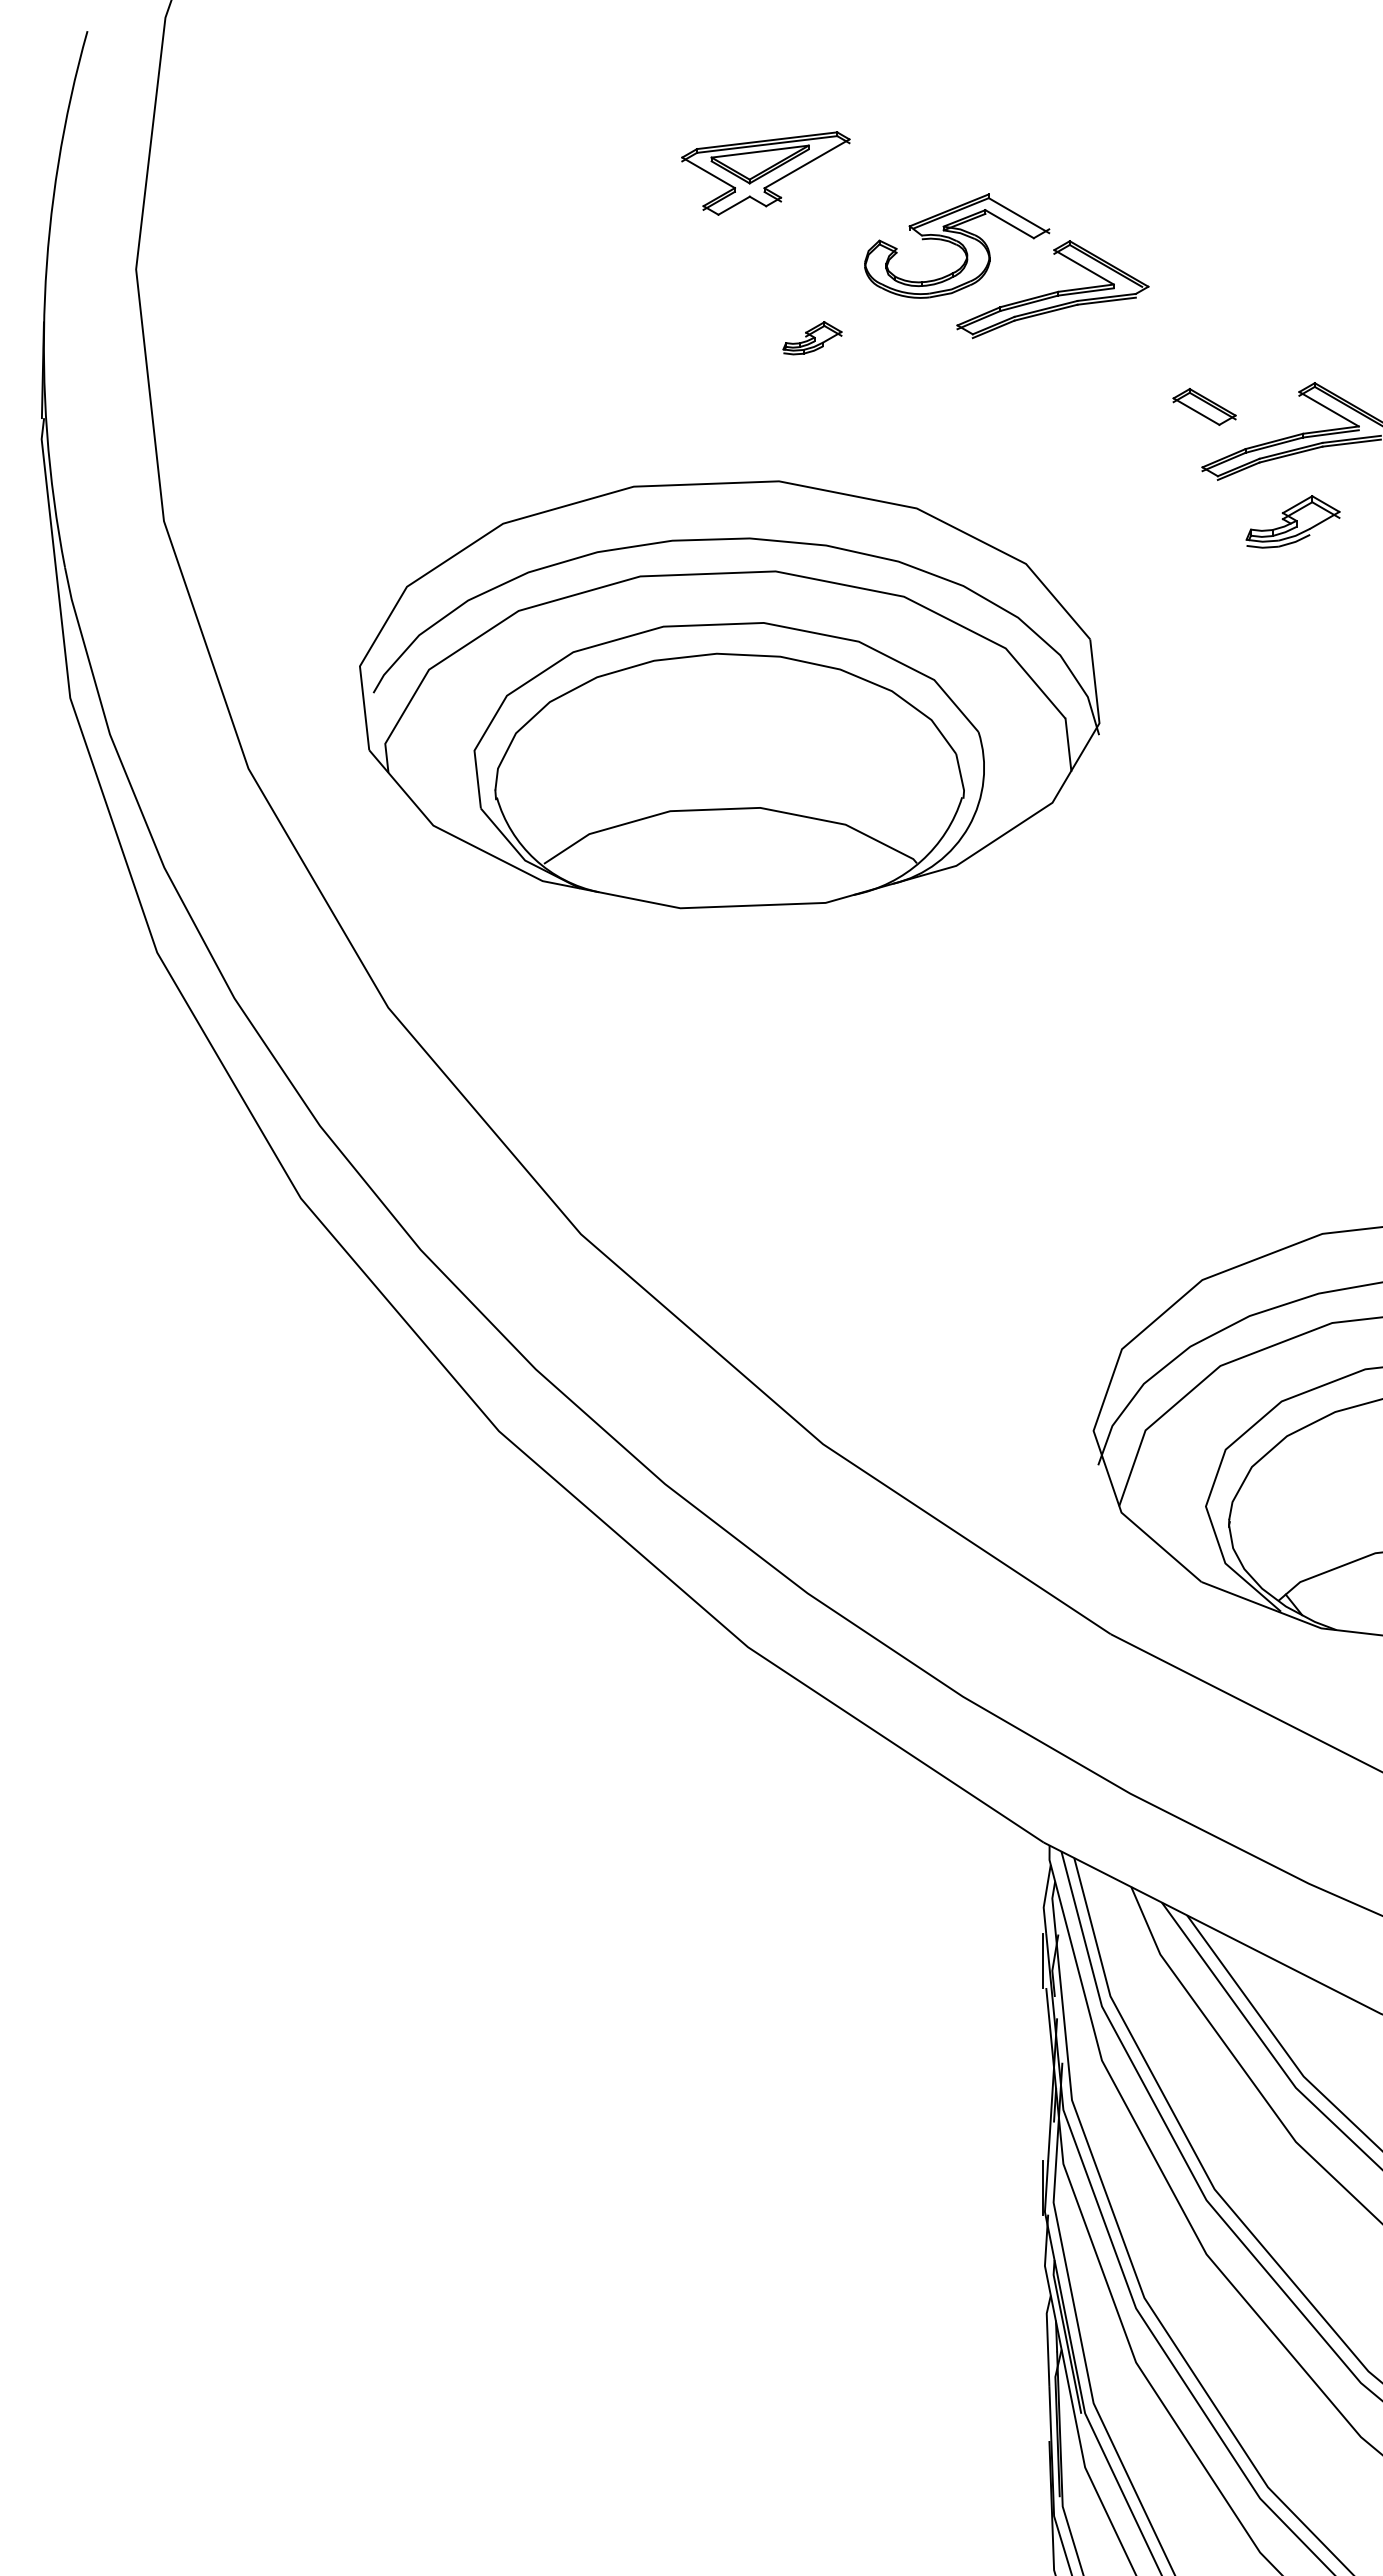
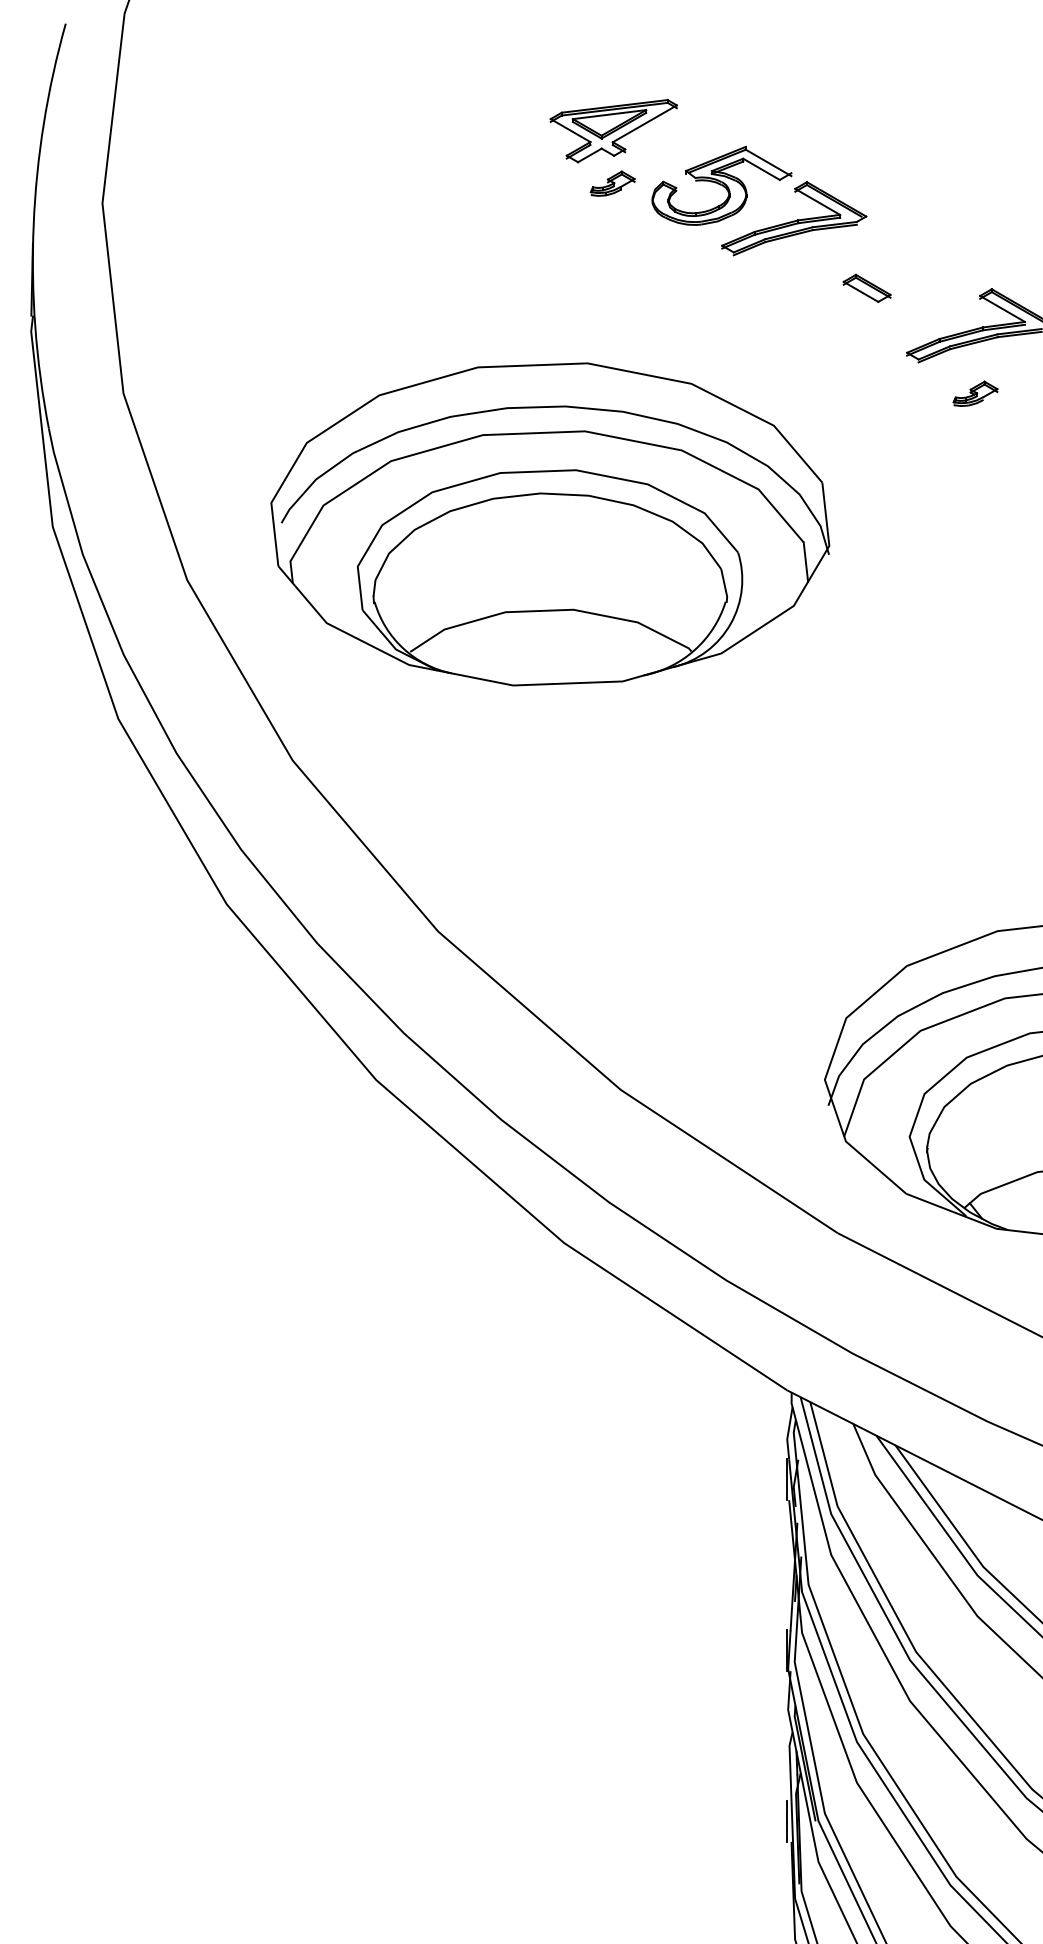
part: (765, 173) -> (613, 131), moved
part: (812, 338) -> (612, 183), moved
part: (1204, 406) -> (867, 288), moved
part: (1293, 521) -> (975, 393), size x0.62
line: (1043, 2414) -> (787, 1821), added

